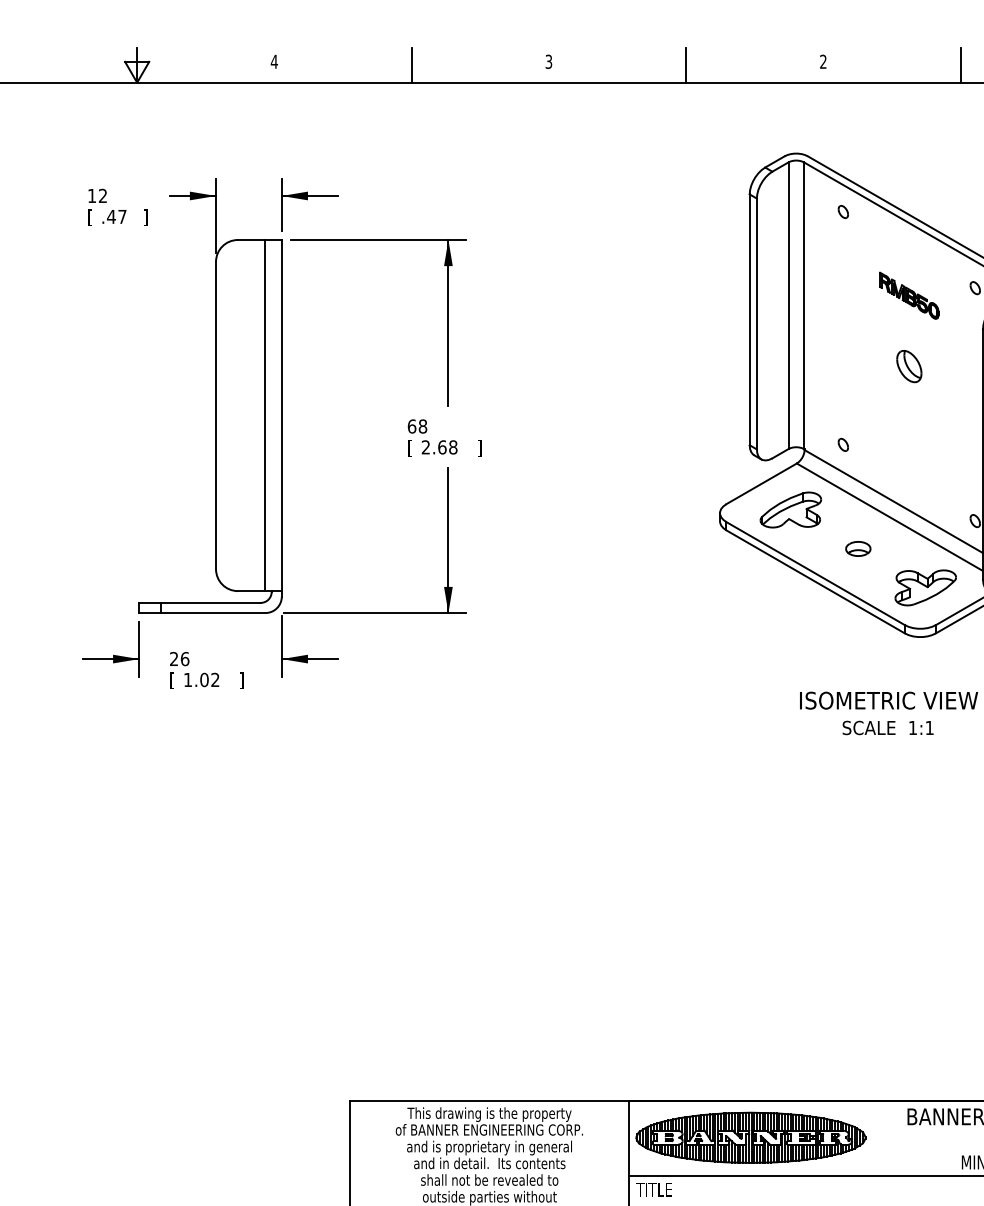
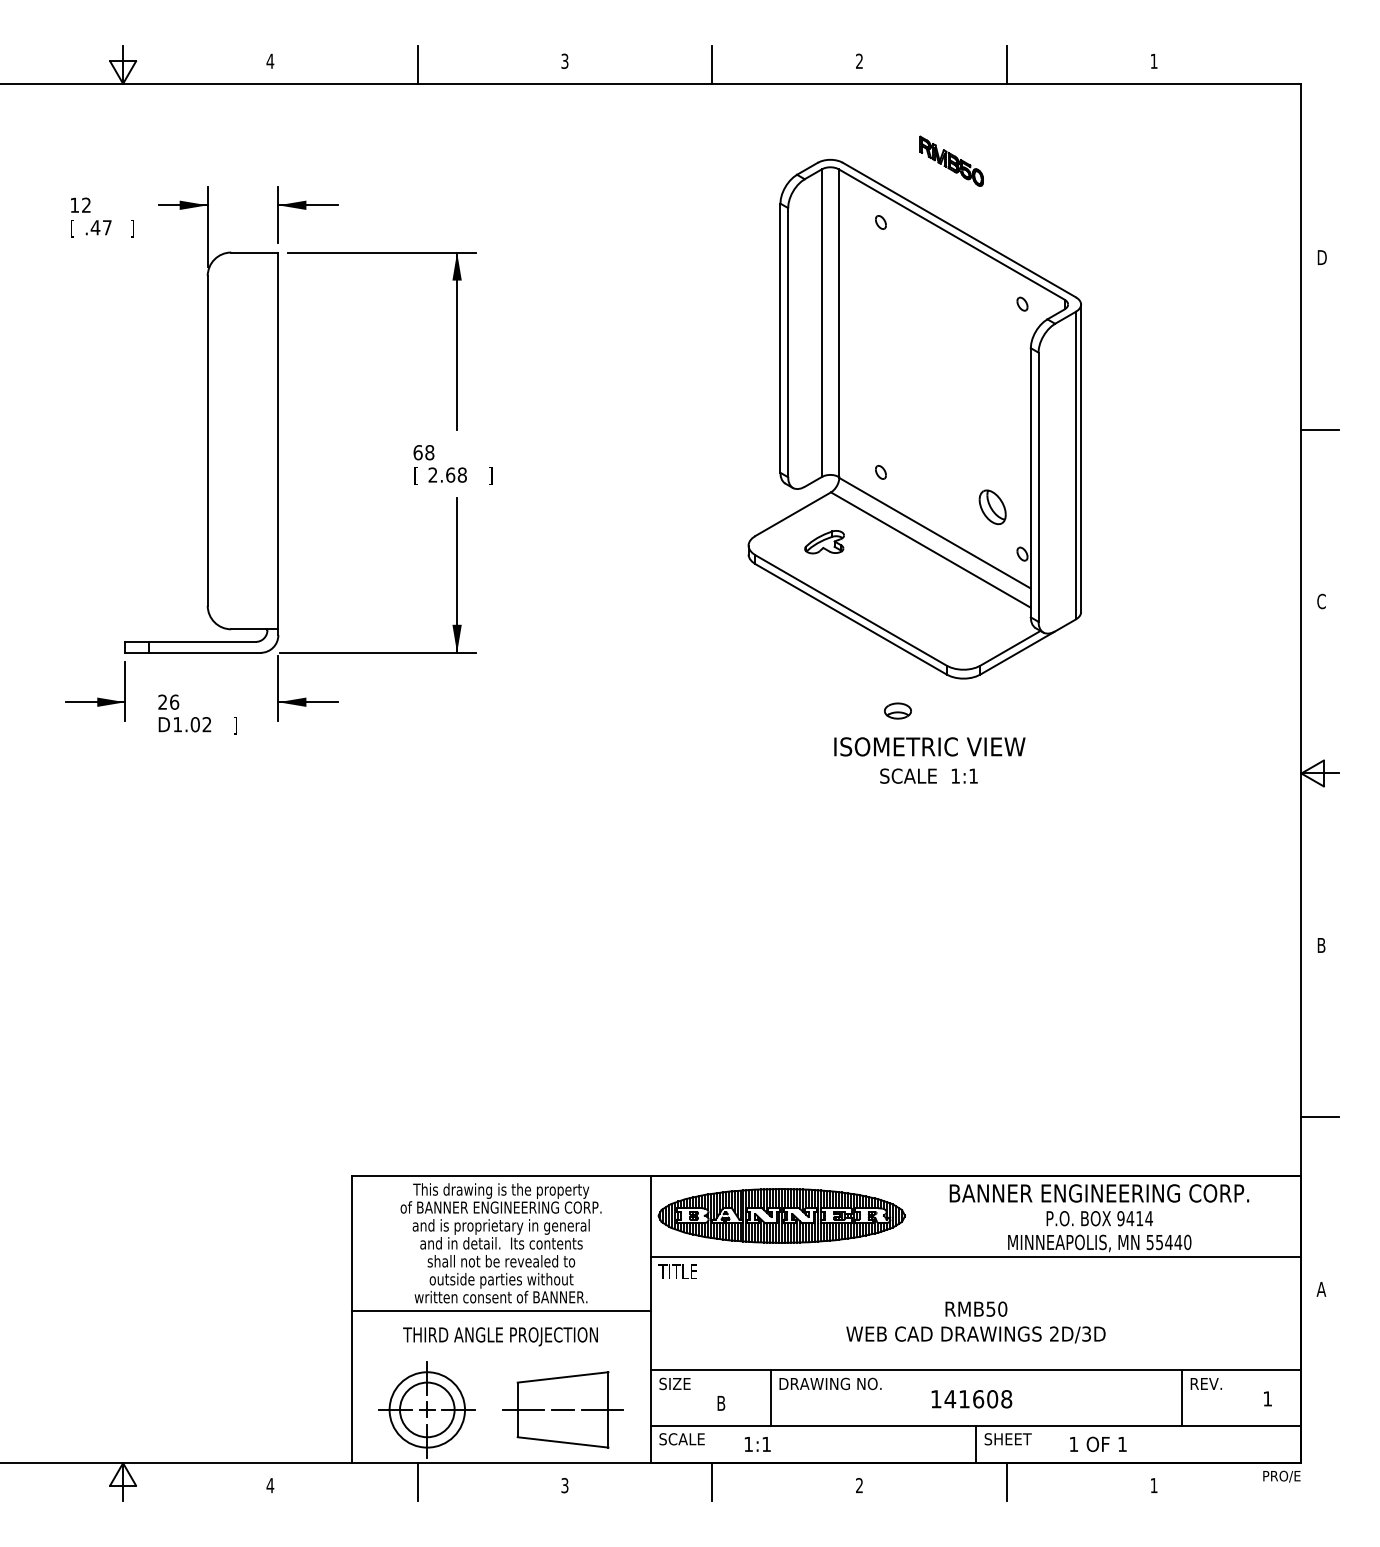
part: (909, 294) -> (951, 160), moved
part: (909, 365) -> (992, 506), moved
line: (265, 415) -> (260, 440), removed
part: (790, 509) -> (824, 541), size x0.6
part: (857, 548) -> (897, 710), moved
part: (925, 587) -> (969, 625), removed
text: (174, 680) -> (163, 725), [ -> D

